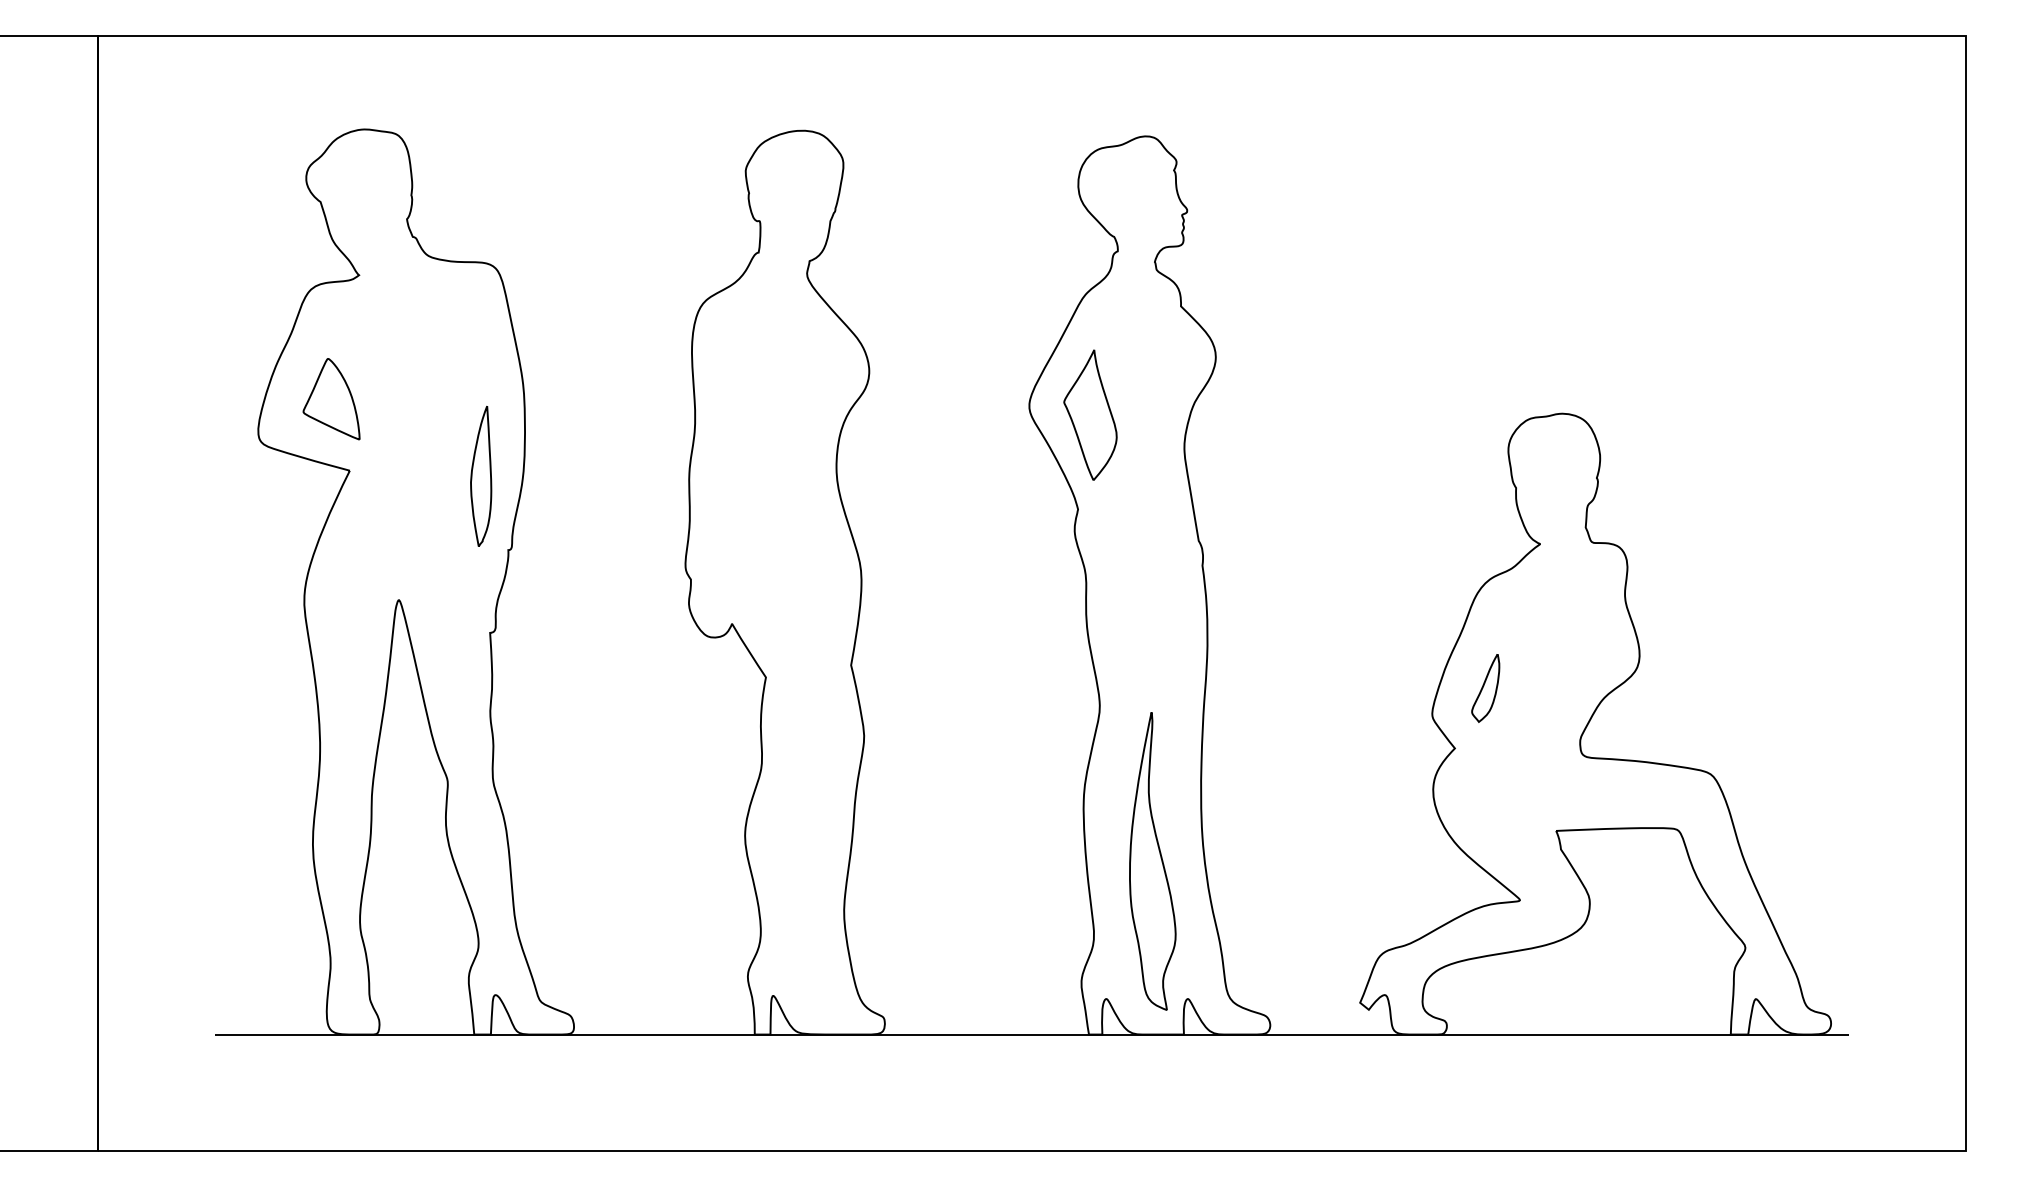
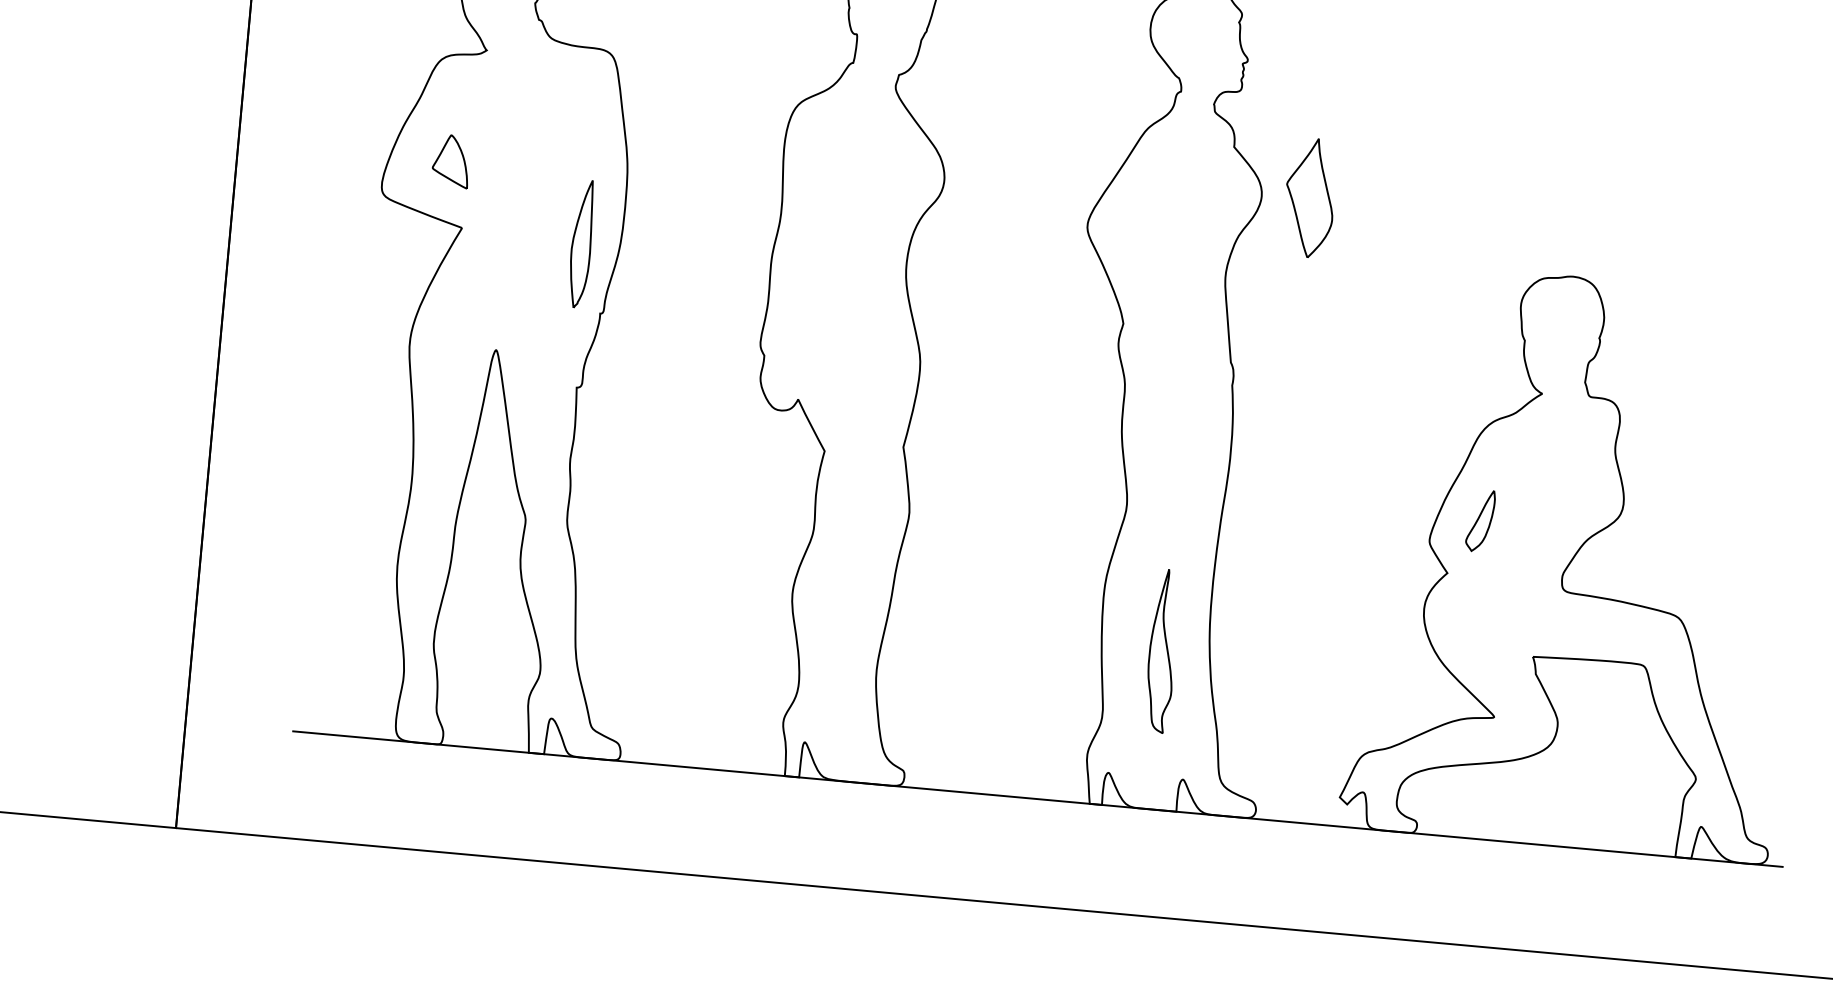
part: (331, 399) -> (451, 161), size x0.7
part: (1090, 414) -> (1310, 197), moved
part: (1152, 861) -> (1162, 651), size x0.6

